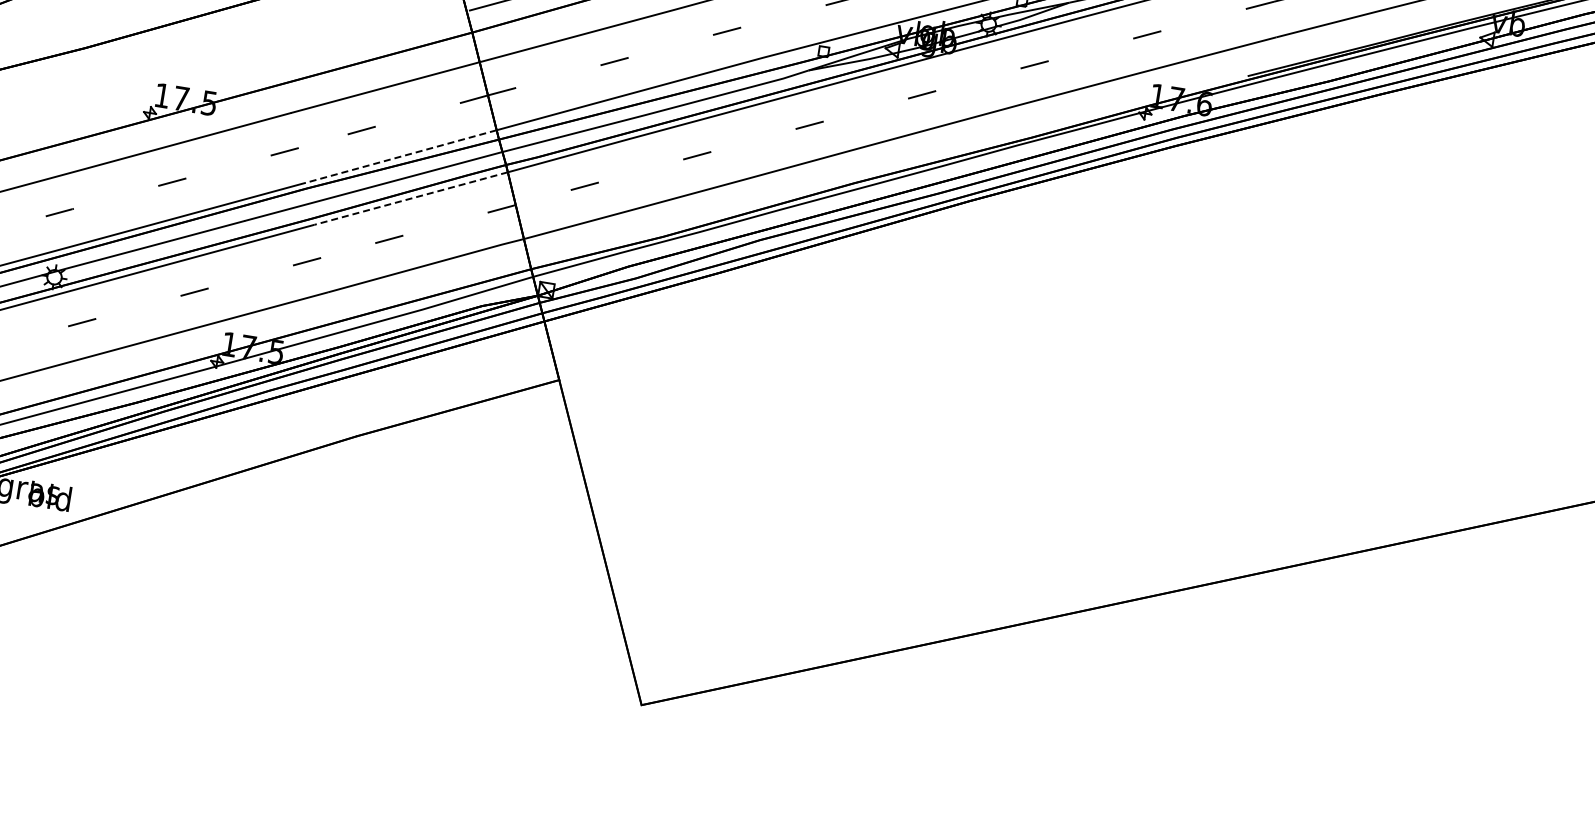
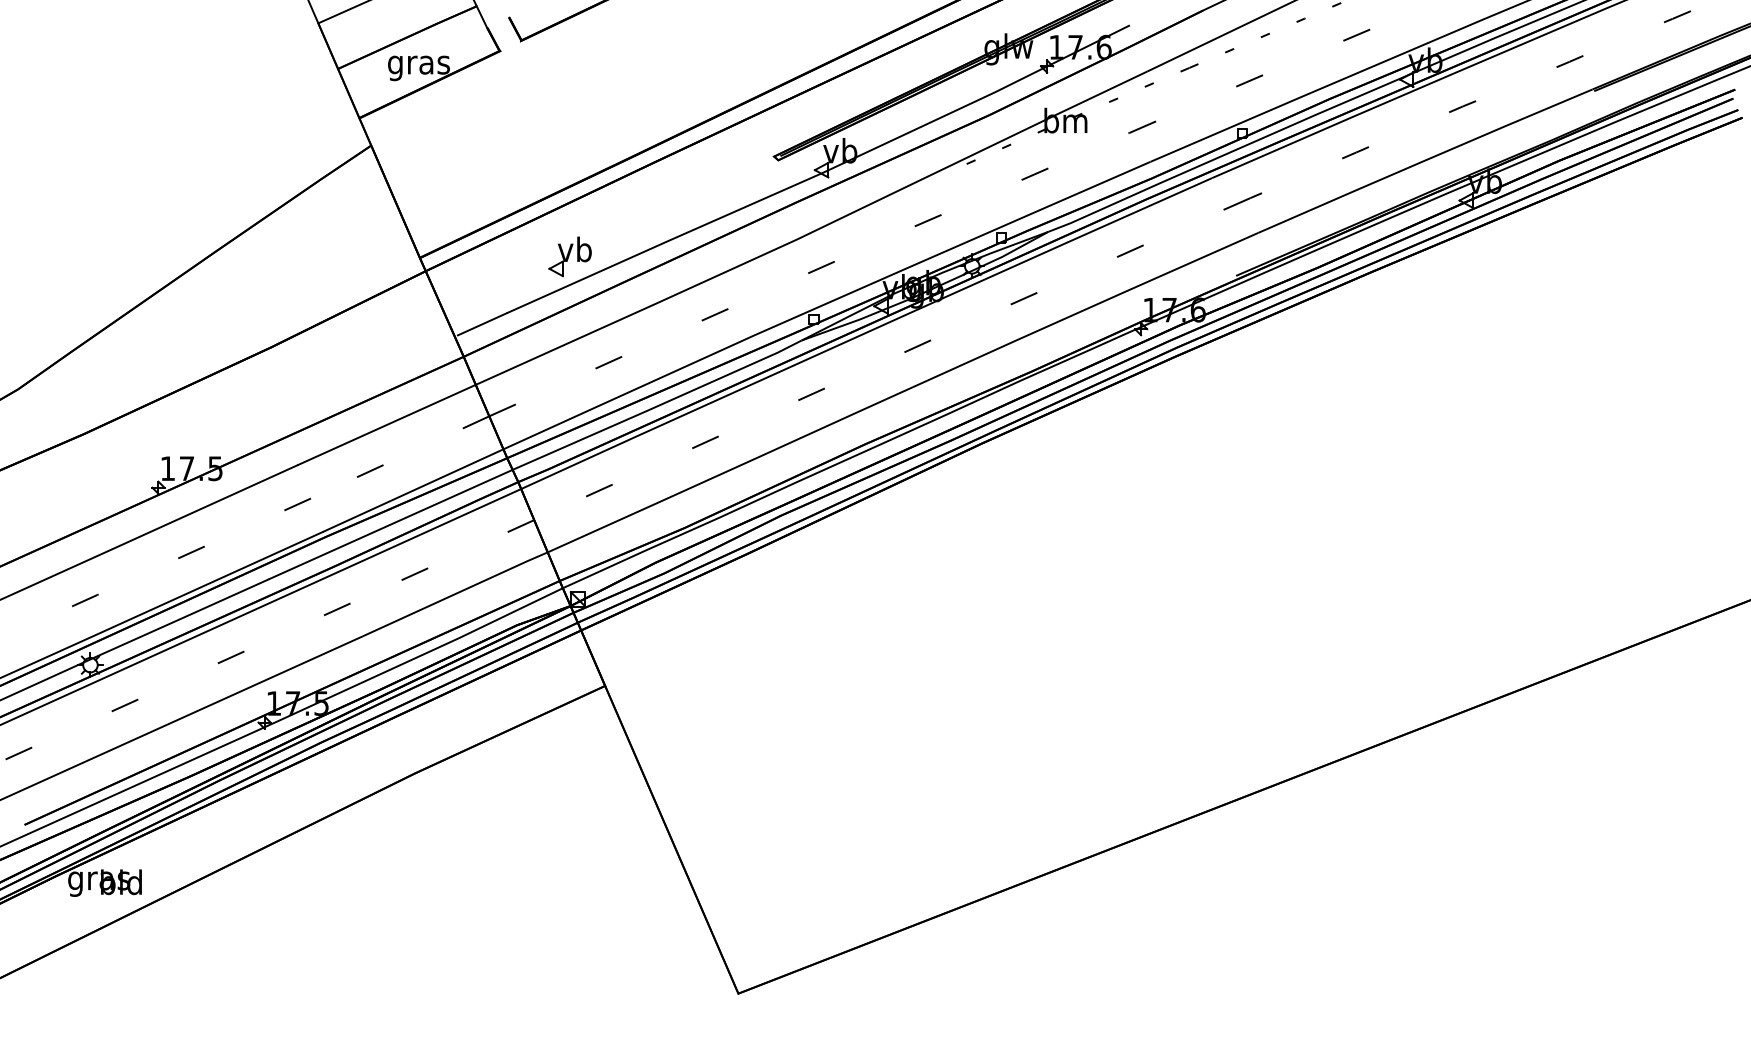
line: (401, 156) -> (413, 490), dashed -> solid
line: (410, 198) -> (429, 530), dashed -> solid

